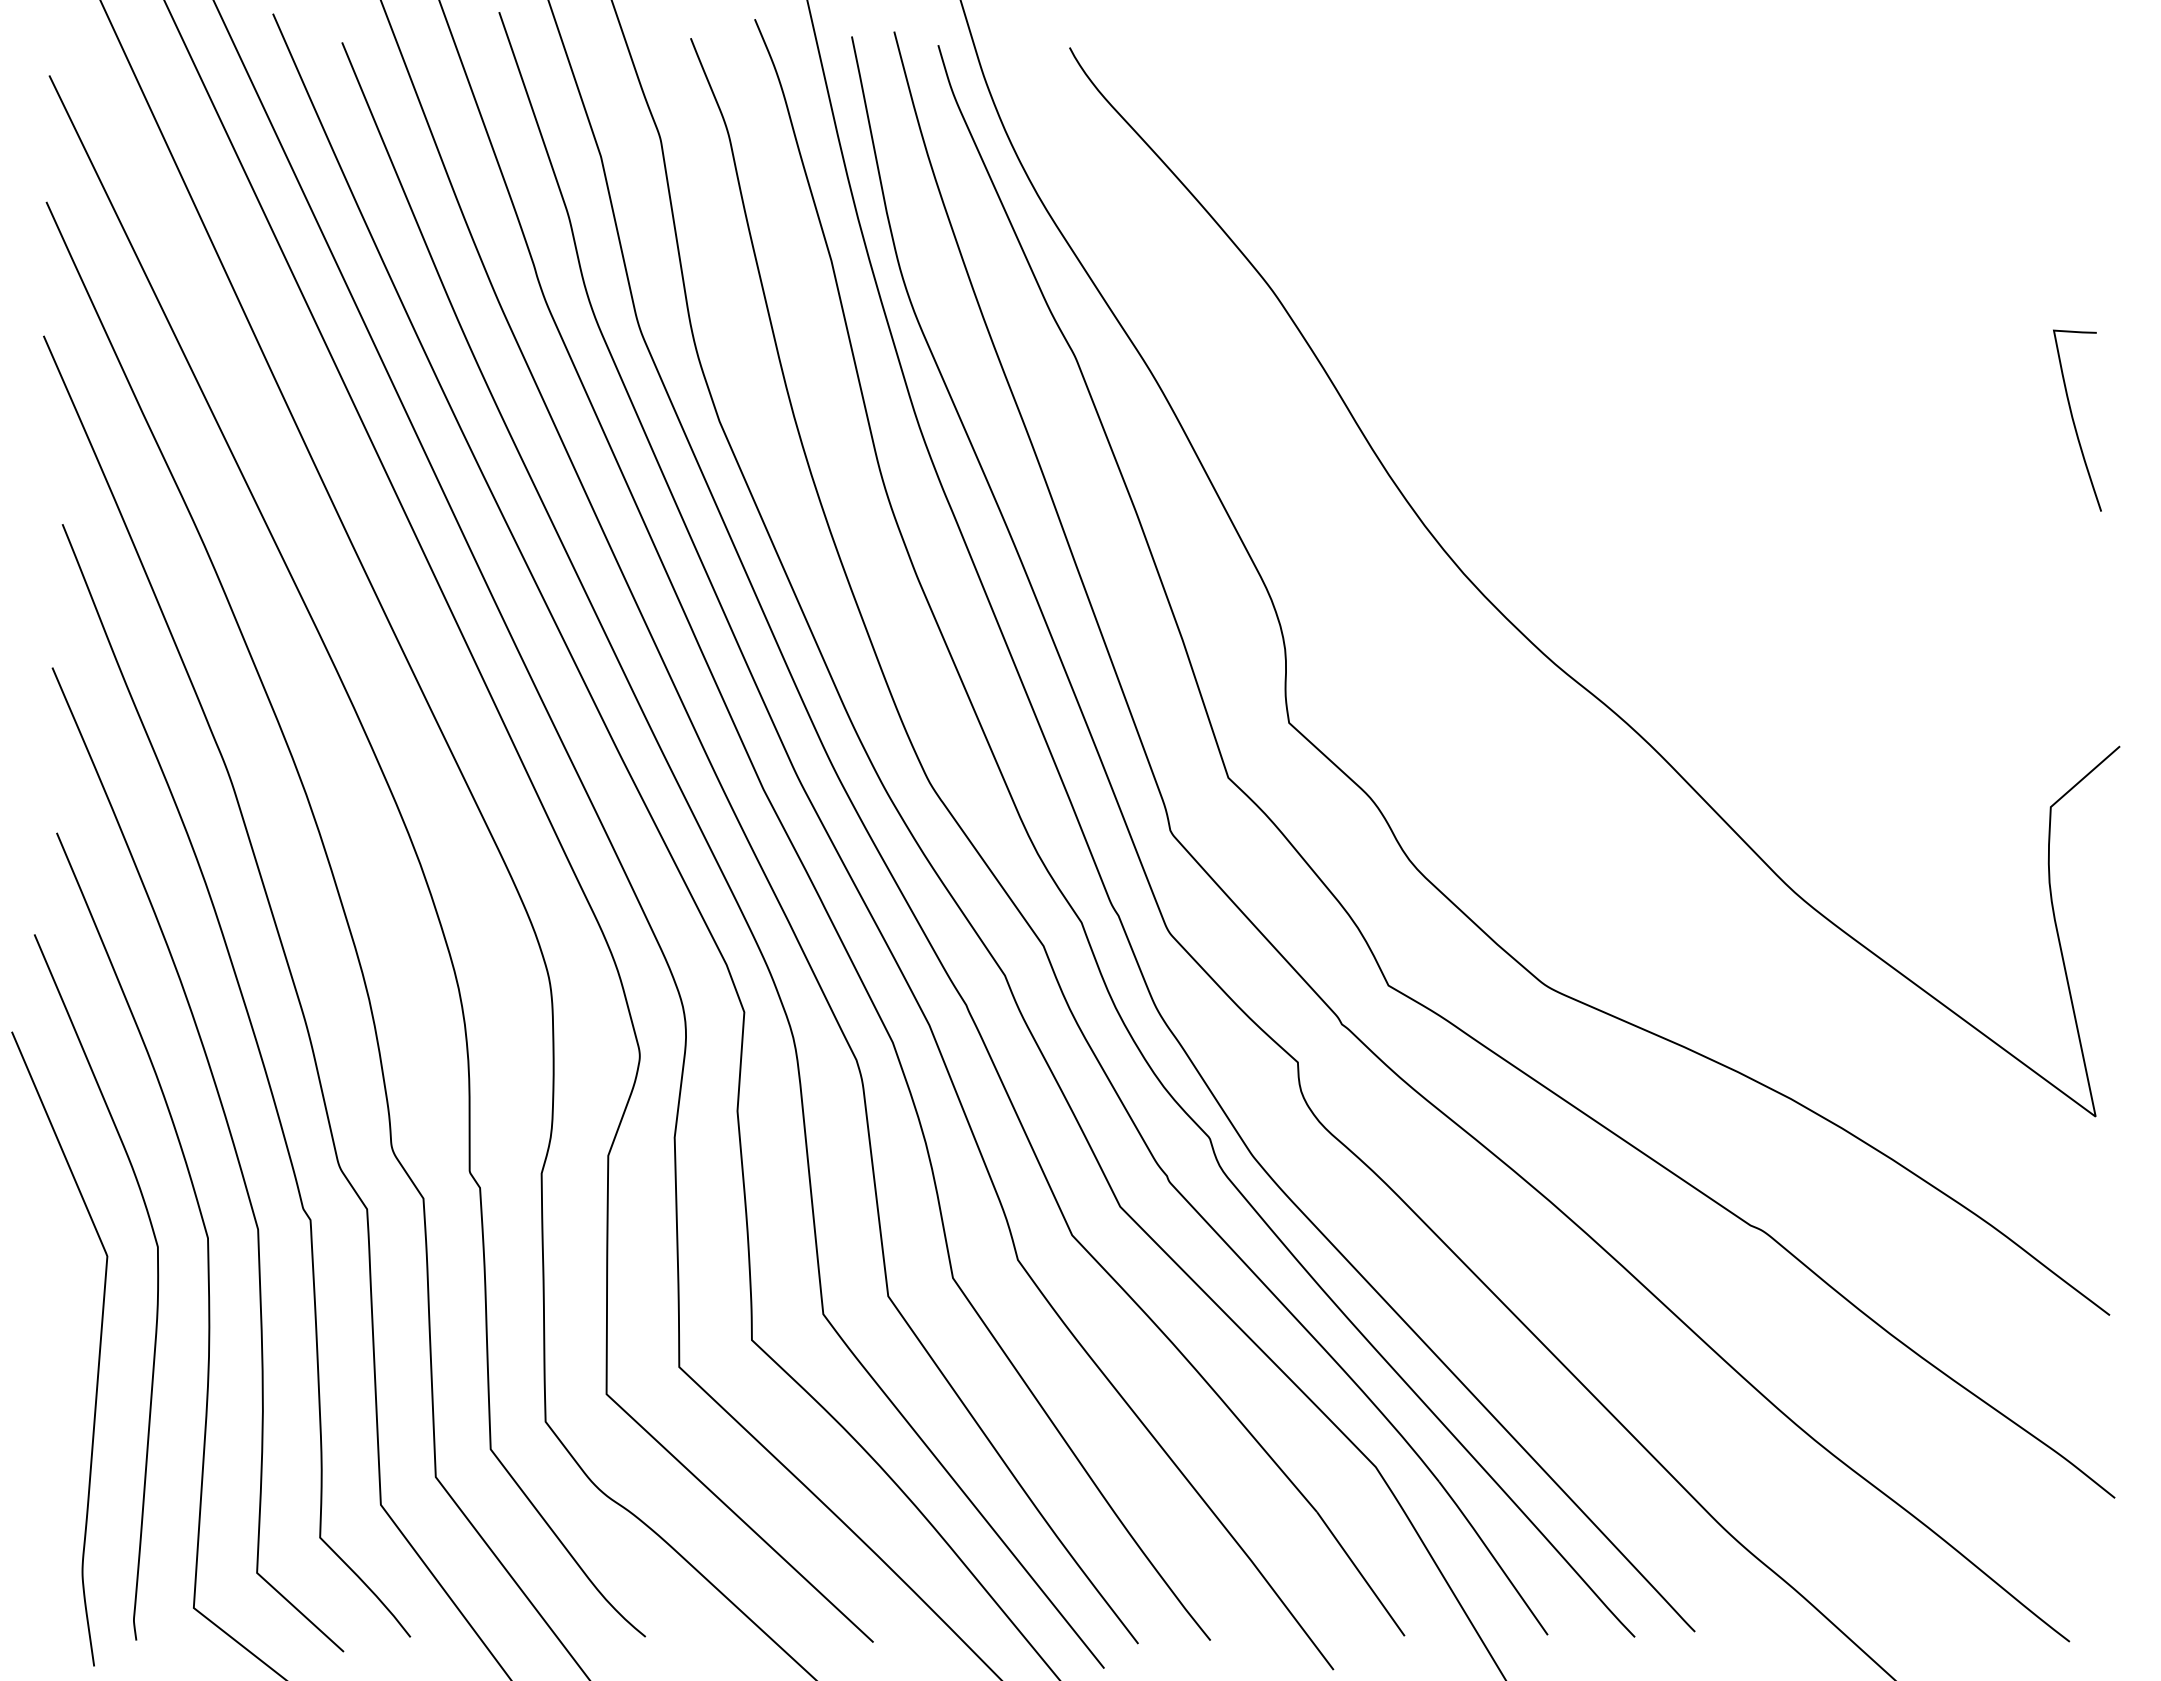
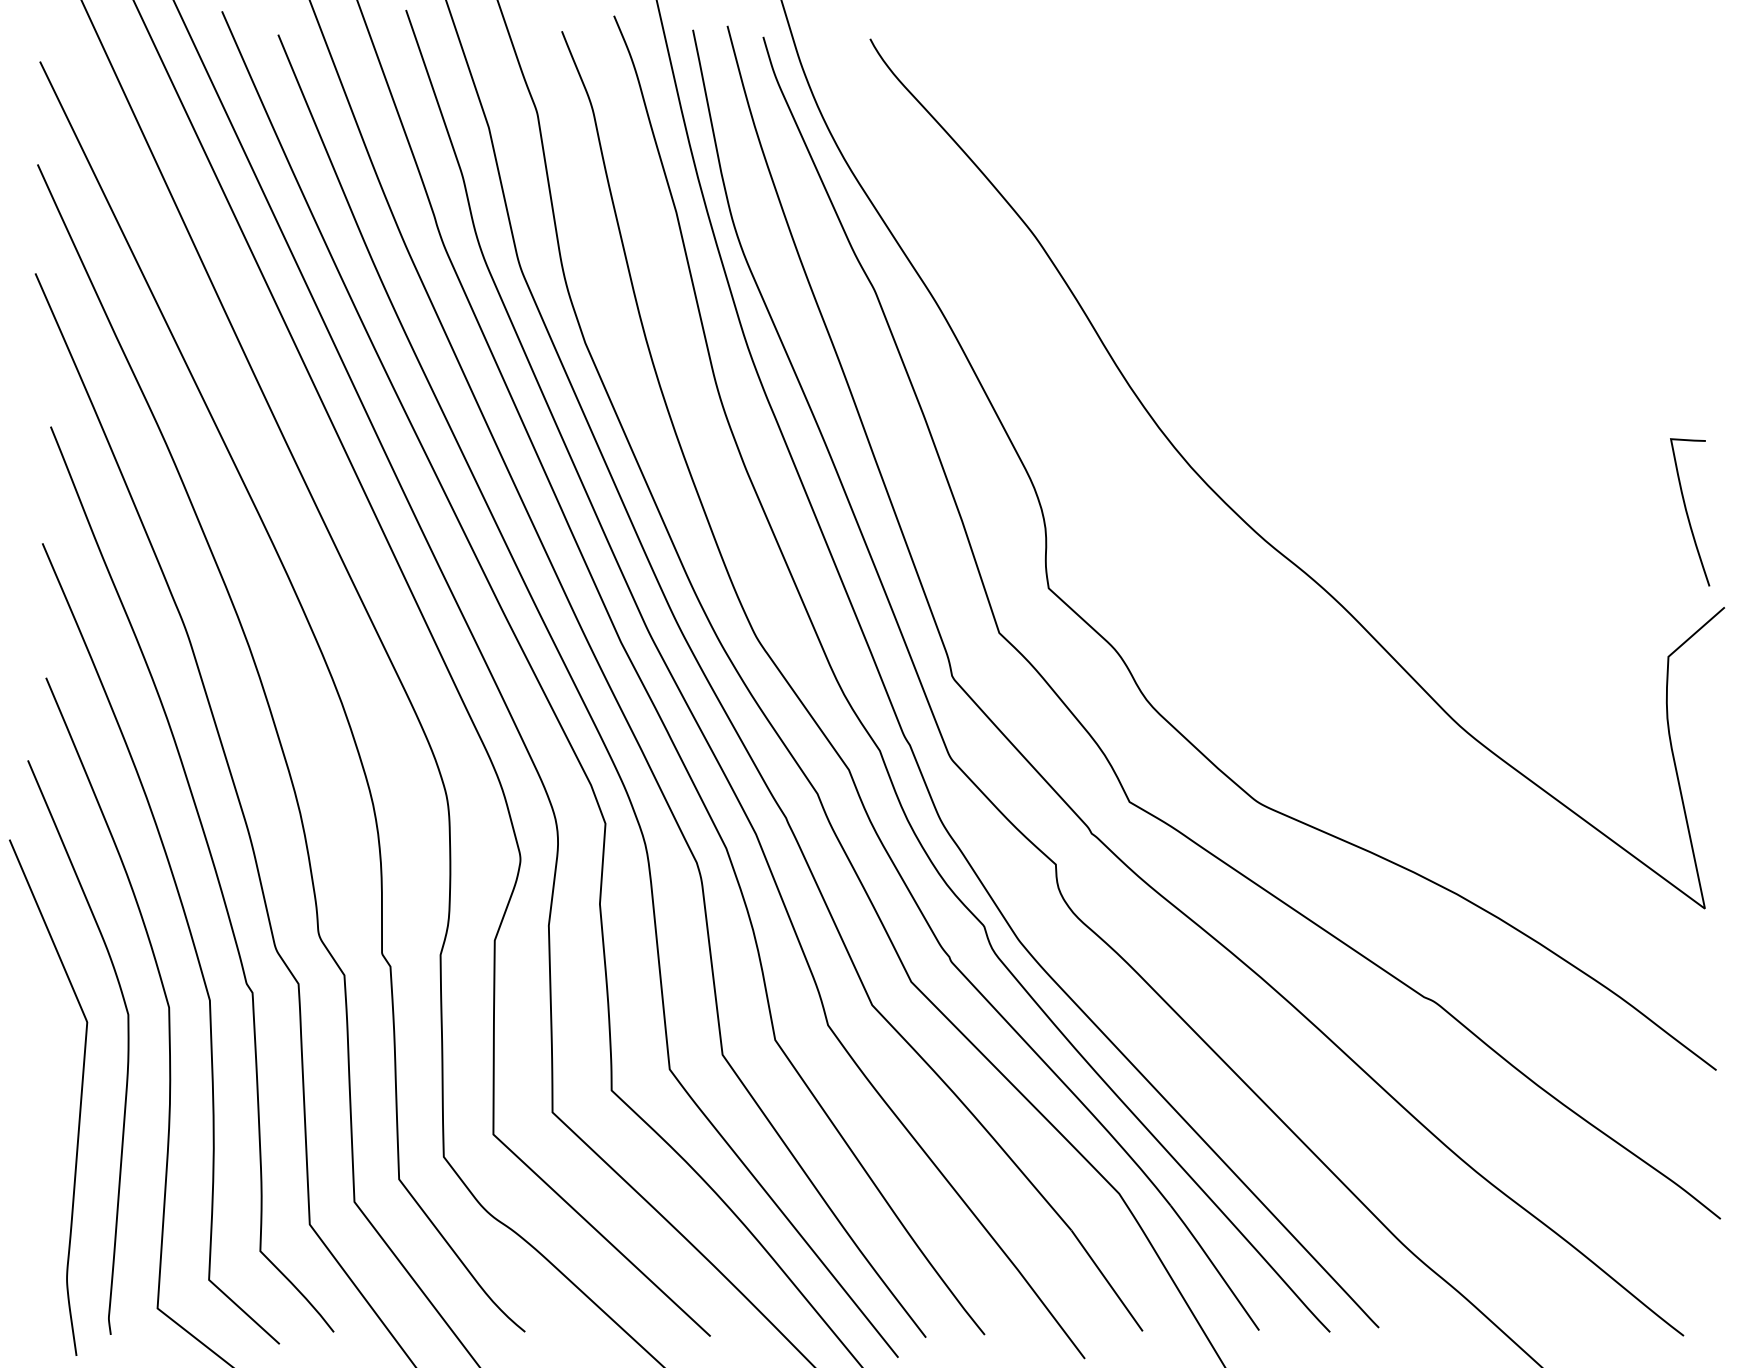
curve: (2075, 423) -> (1688, 514), moved

